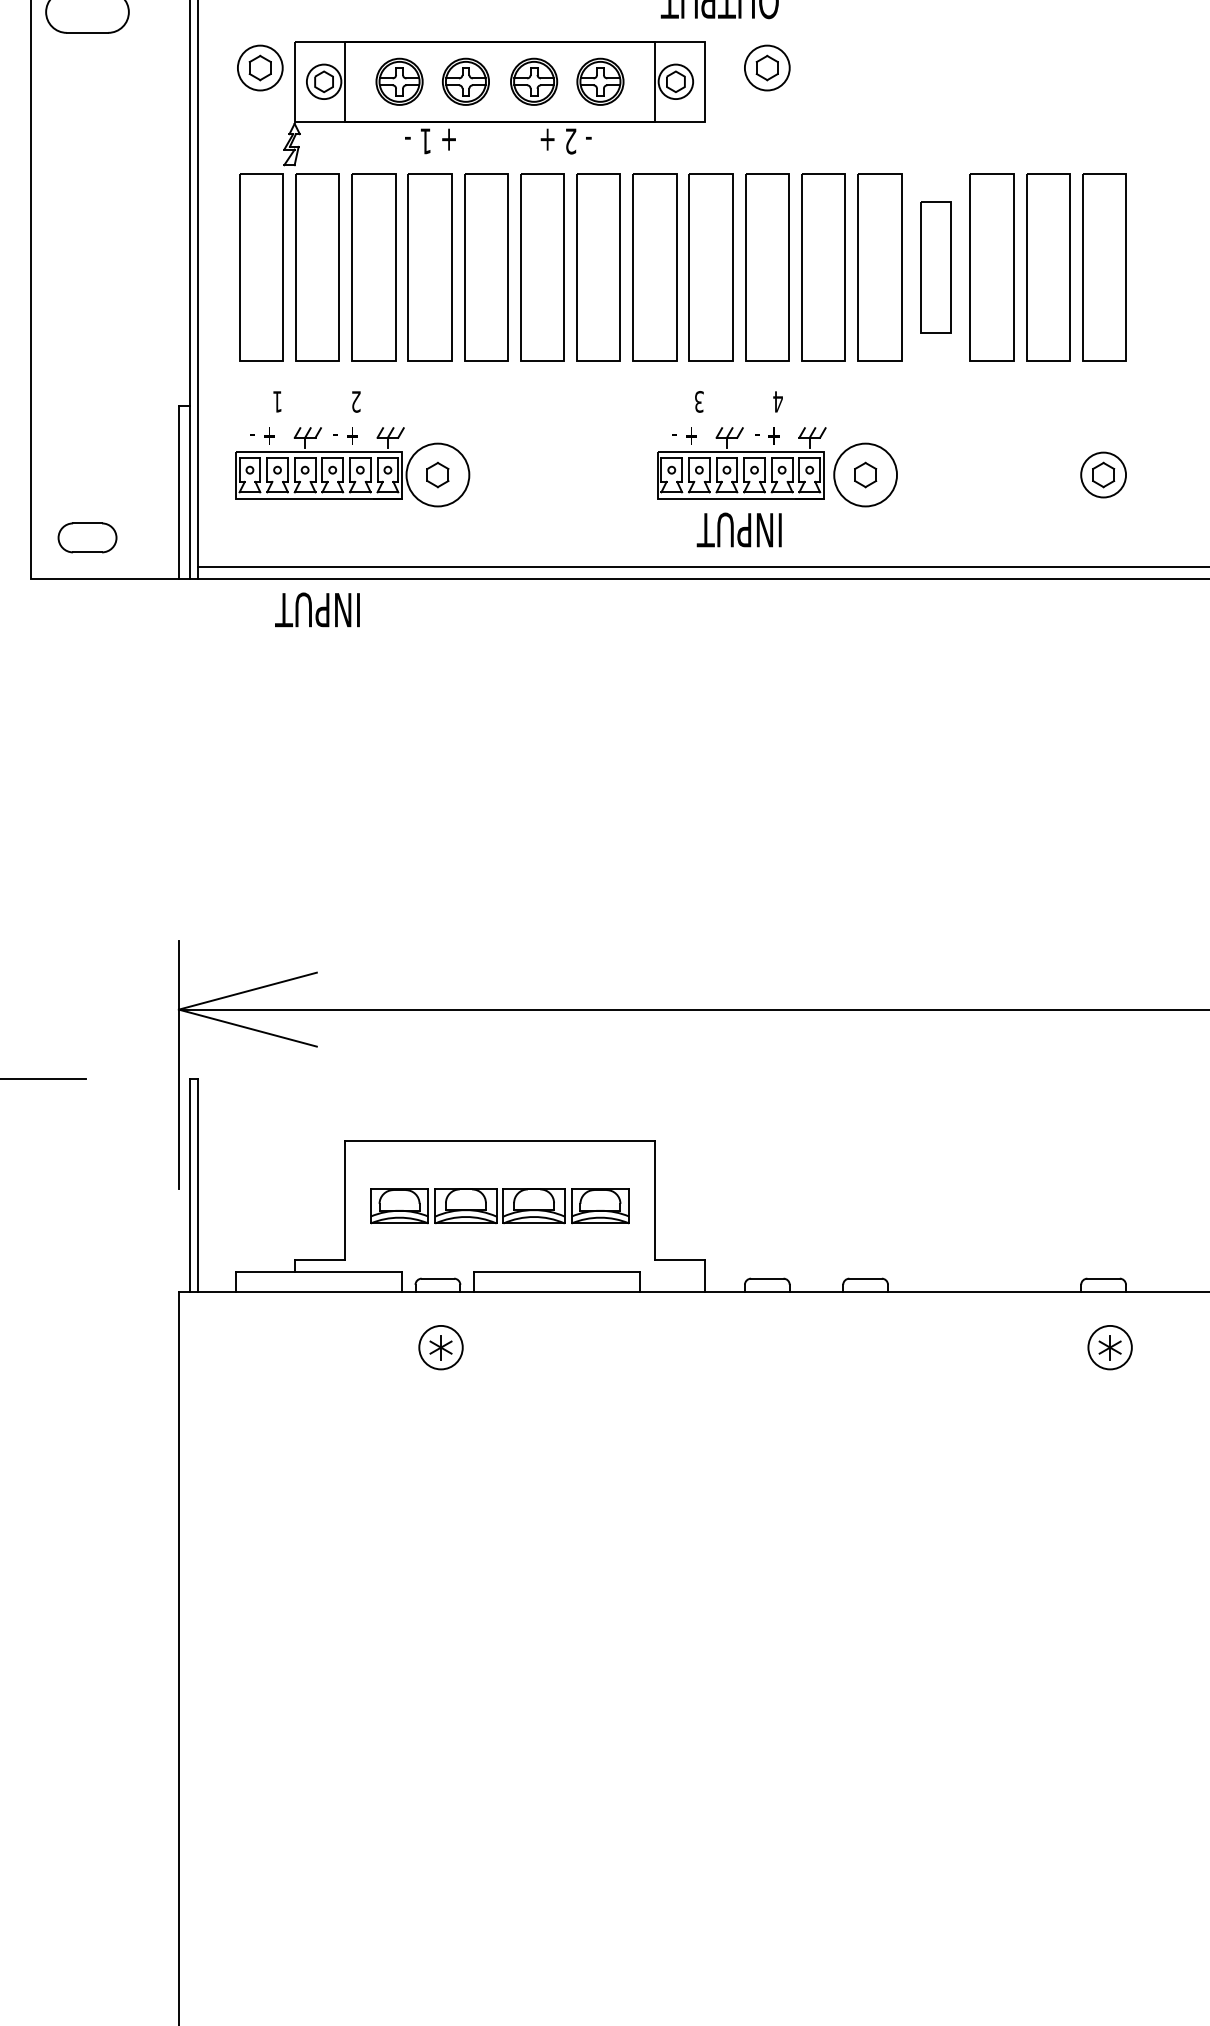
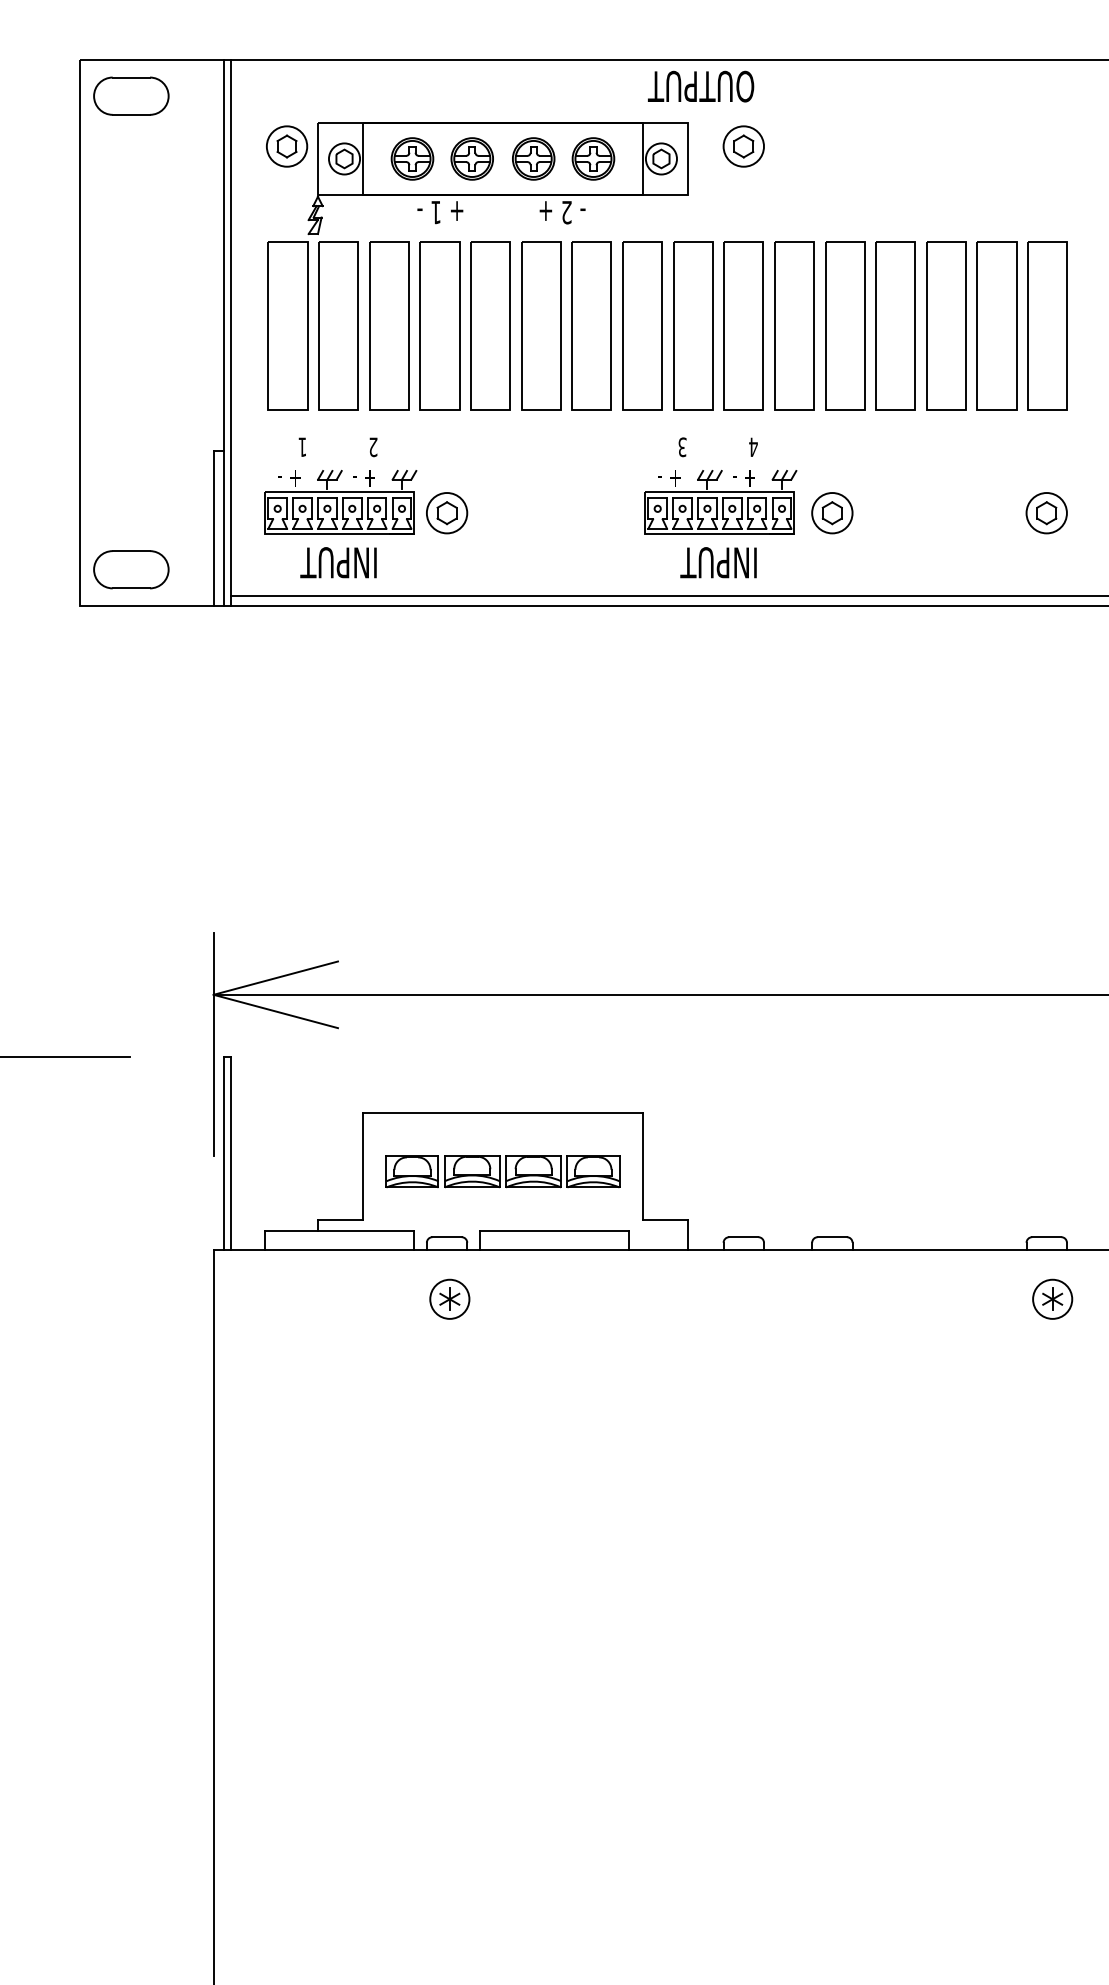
part: (935, 266) -> (895, 325), size x1.43
circle: (437, 475) -> (446, 513), size x0.71
circle: (865, 475) -> (832, 513), size x0.71
part: (87, 537) -> (131, 569), size x1.43
text: (317, 609) -> (338, 562), moved

